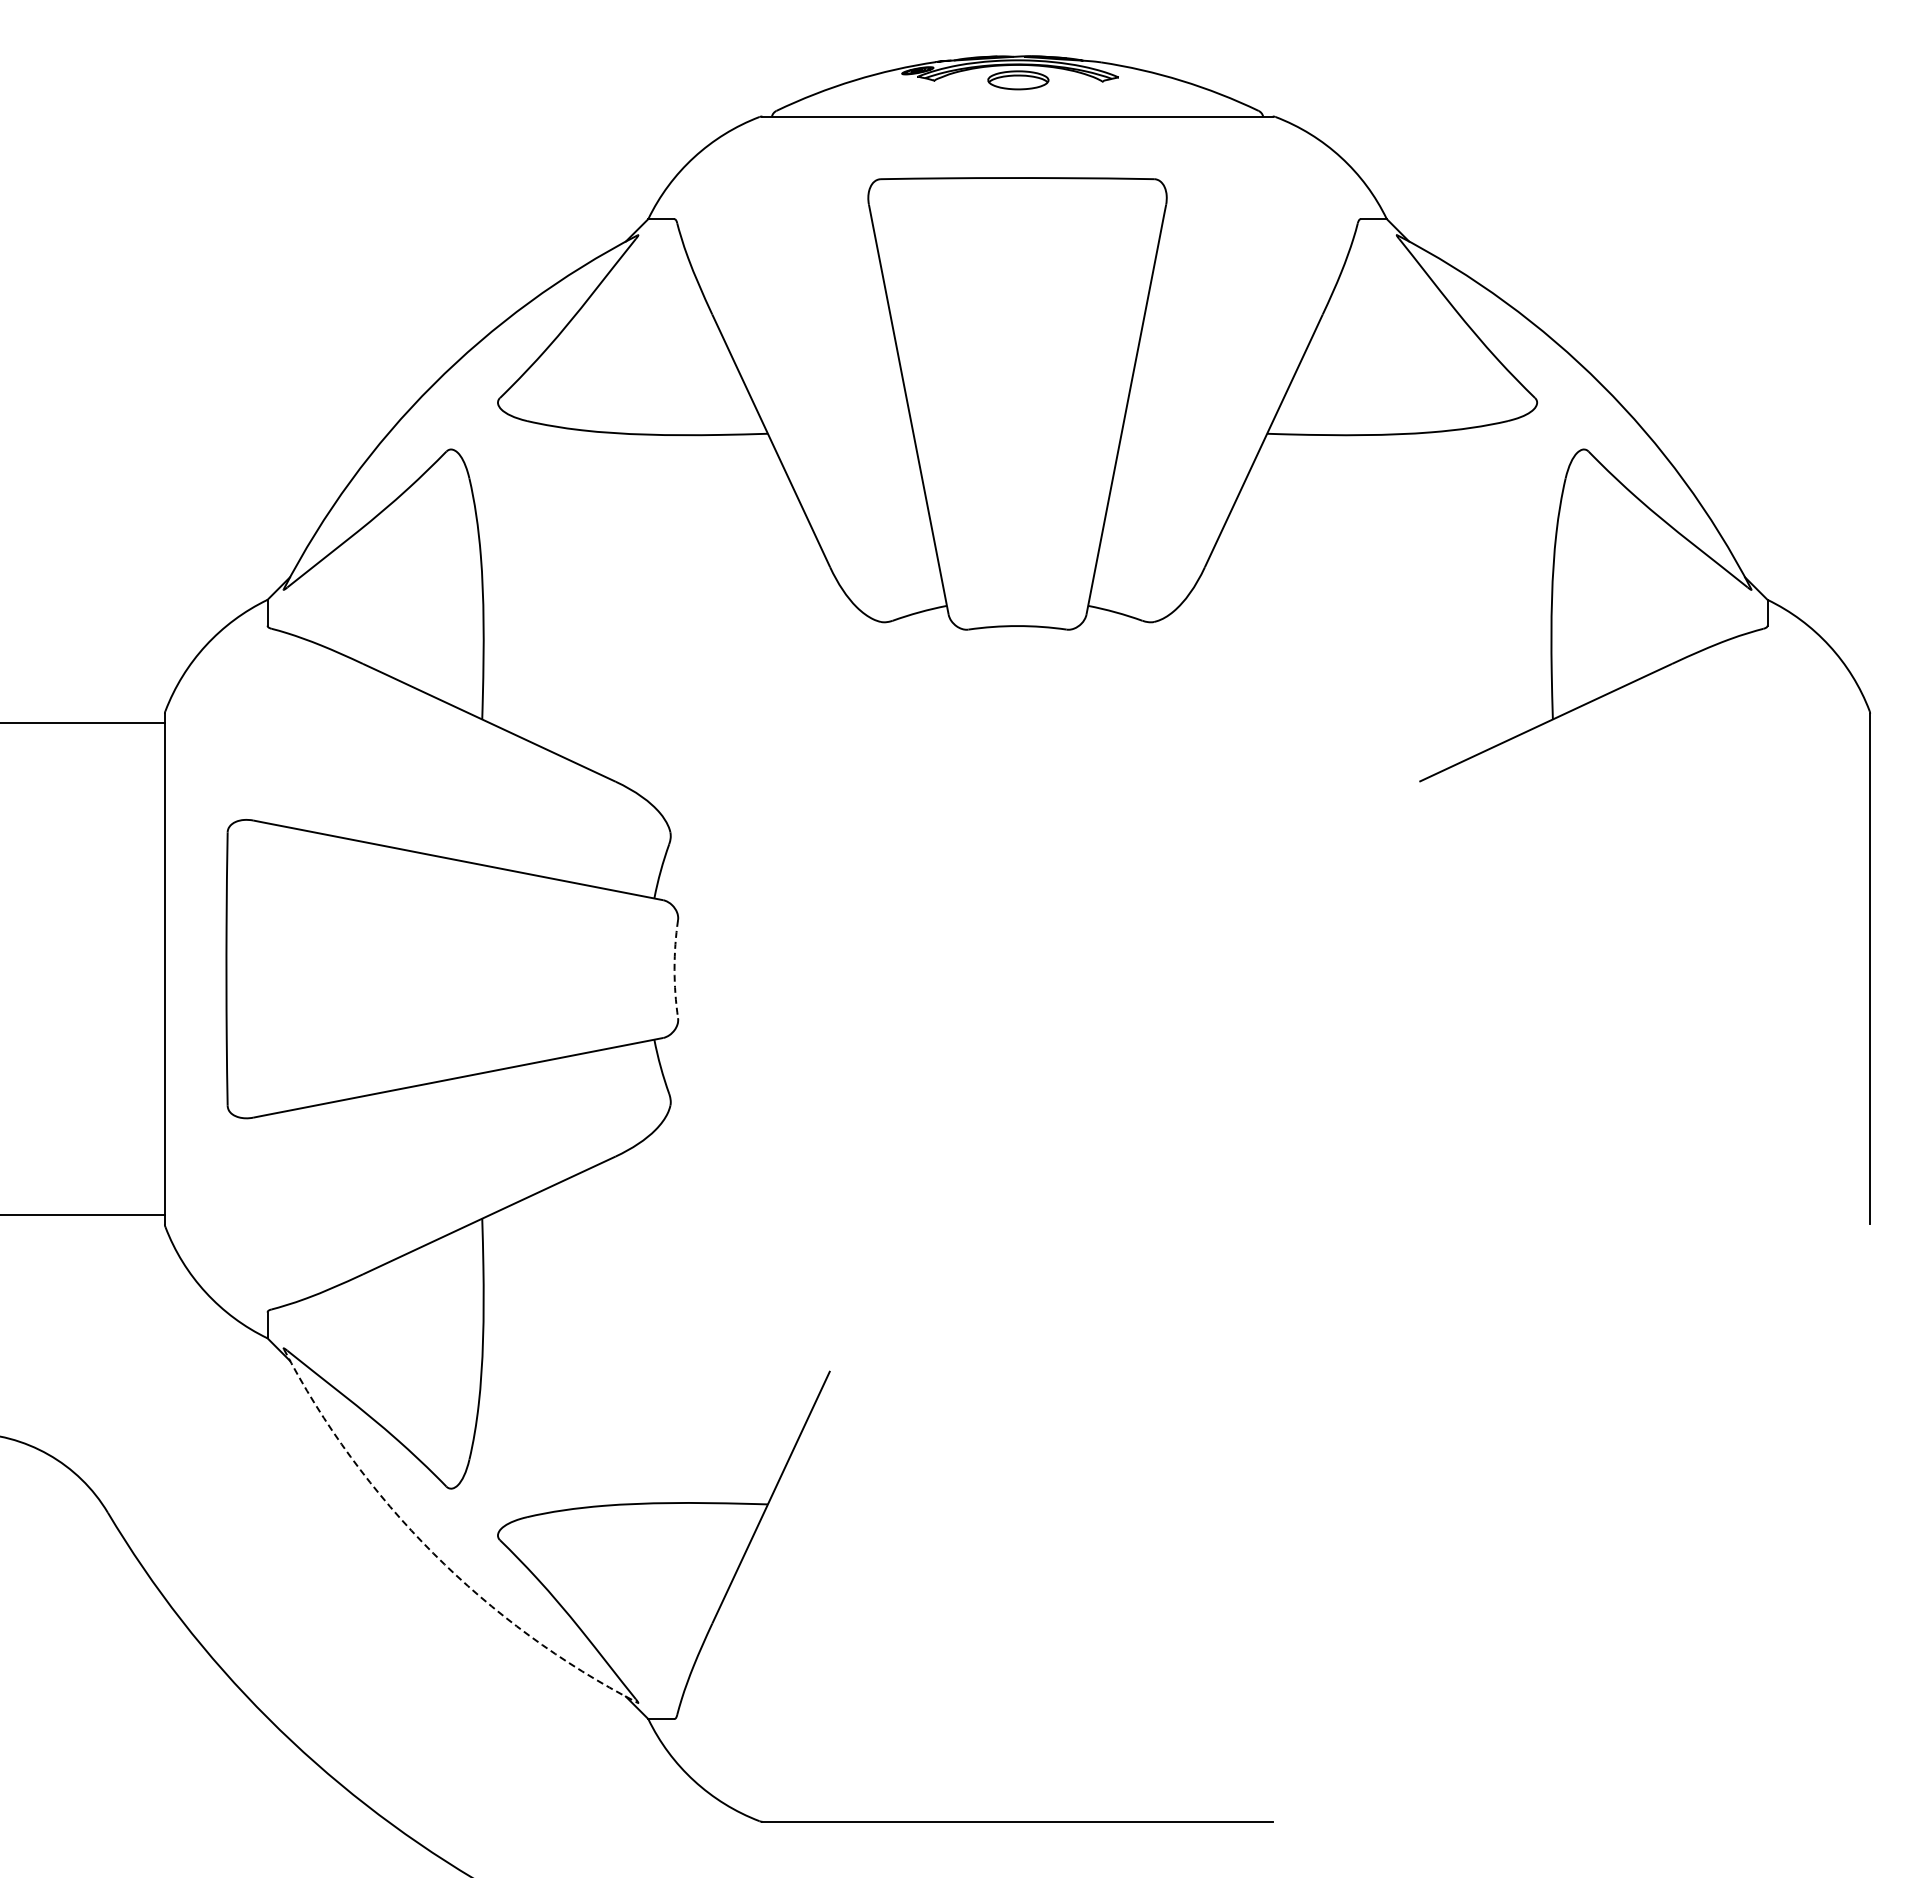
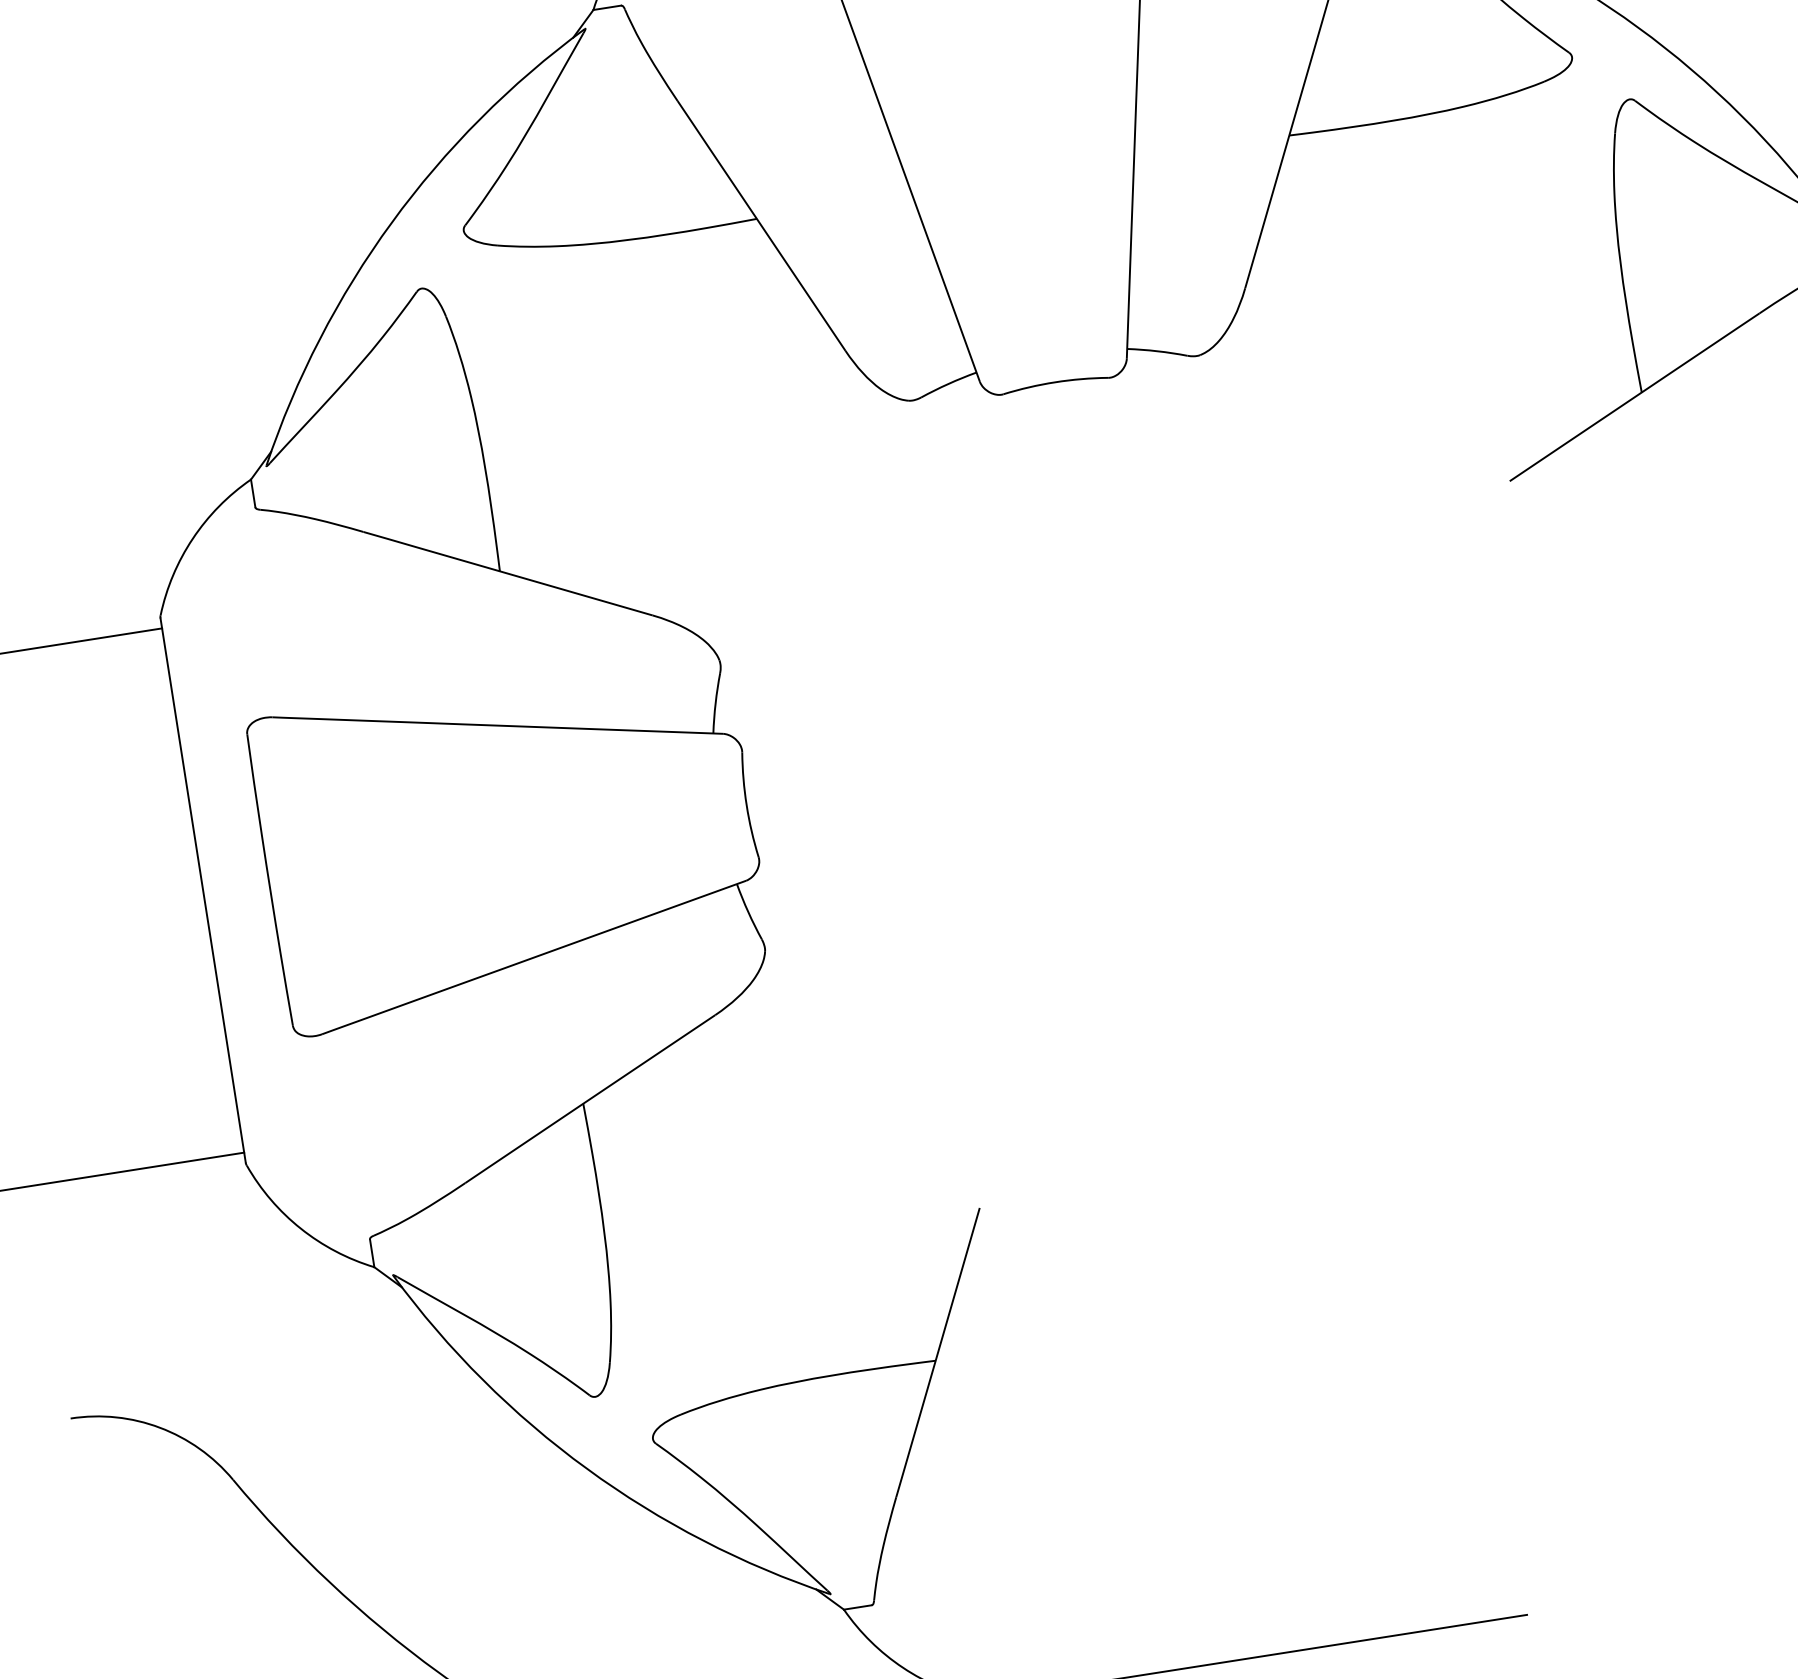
arc: (674, 969) -> (746, 805), dashed -> solid
arc: (433, 1553) -> (587, 1468), dashed -> solid

